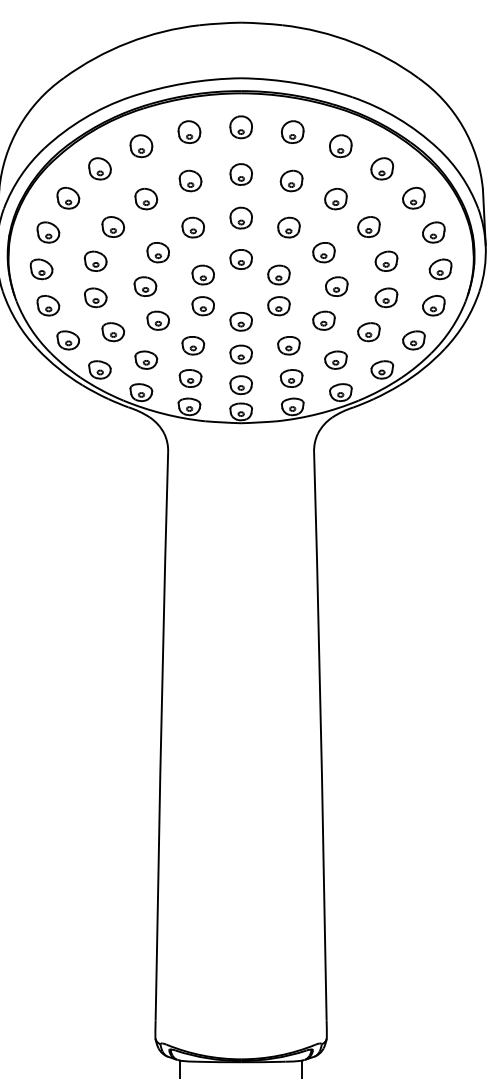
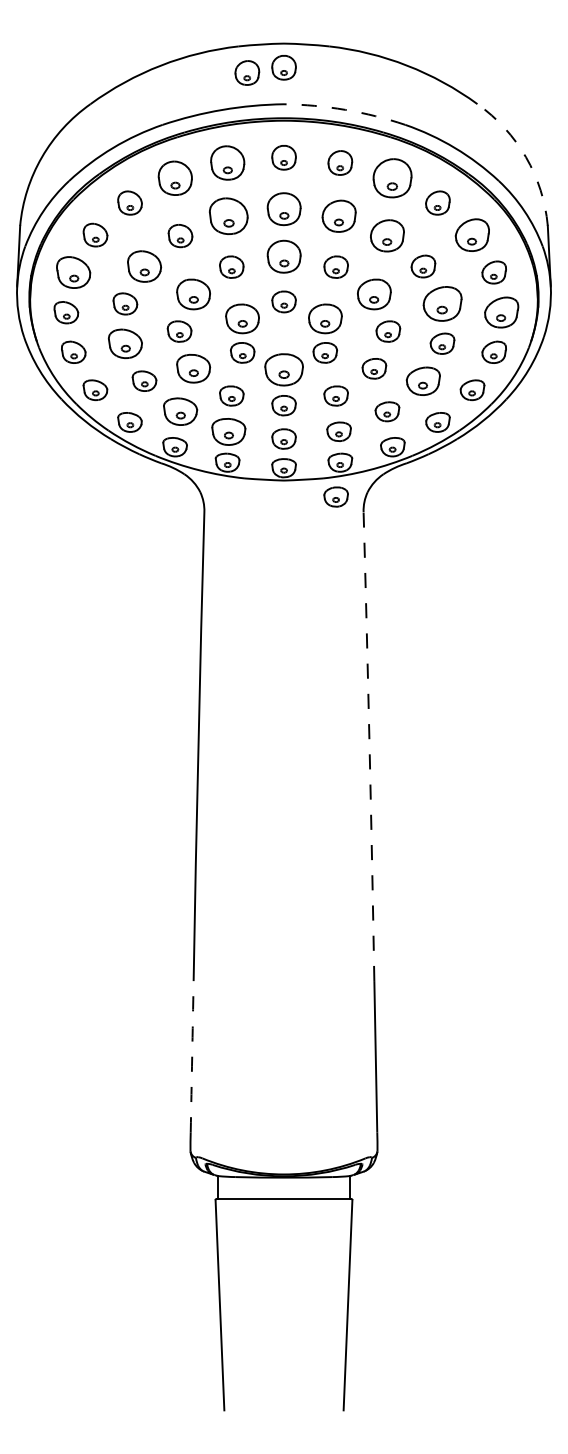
part: (240, 44) -> (283, 67), added
part: (207, 49) -> (247, 72), added
arc: (297, 83) -> (345, 109), solid -> dashed
arc: (463, 127) -> (526, 157), solid -> dashed
part: (189, 131) -> (227, 162), size x1.4
part: (140, 146) -> (174, 178), size x1.4
part: (340, 146) -> (392, 178), size x1.6
part: (240, 174) -> (283, 209), size x1.4
part: (190, 181) -> (228, 216), size x1.6
part: (291, 181) -> (338, 216), size x1.4
part: (413, 197) -> (472, 234), size x1.4
part: (336, 199) -> (387, 236), size x1.4
part: (240, 217) -> (283, 256), size x1.4
part: (113, 227) -> (144, 266), size x1.4
part: (48, 232) -> (73, 272), size x1.4
part: (158, 252) -> (193, 294), size x1.4
part: (324, 252) -> (374, 294), size x1.4
part: (386, 260) -> (442, 303), size x1.6
part: (440, 269) -> (501, 312), size x1.4
part: (203, 274) -> (242, 318), size x1.4
part: (278, 274) -> (324, 318), size x1.4
part: (95, 297) -> (125, 343), size x1.4
part: (158, 320) -> (193, 368), size x1.4
part: (240, 321) -> (283, 369), size x1.6
part: (369, 331) -> (423, 380), size x1.4
part: (146, 359) -> (180, 411), size x1.4
part: (190, 378) -> (228, 431), size x1.4
part: (288, 437) -> (335, 496), added
arc: (319, 667) -> (369, 746), solid -> dashed
arc: (157, 951) -> (192, 1056), solid -> dashed

